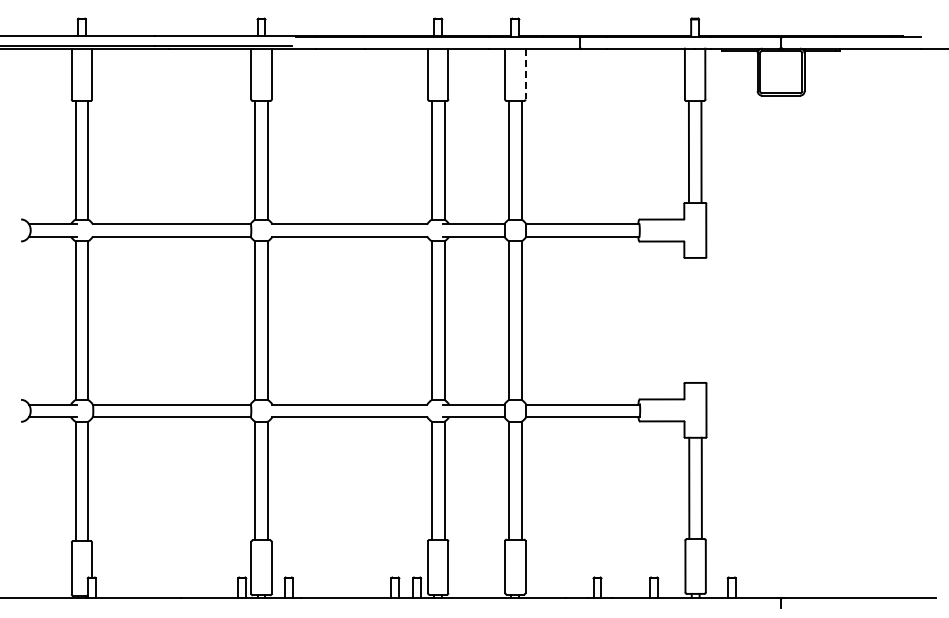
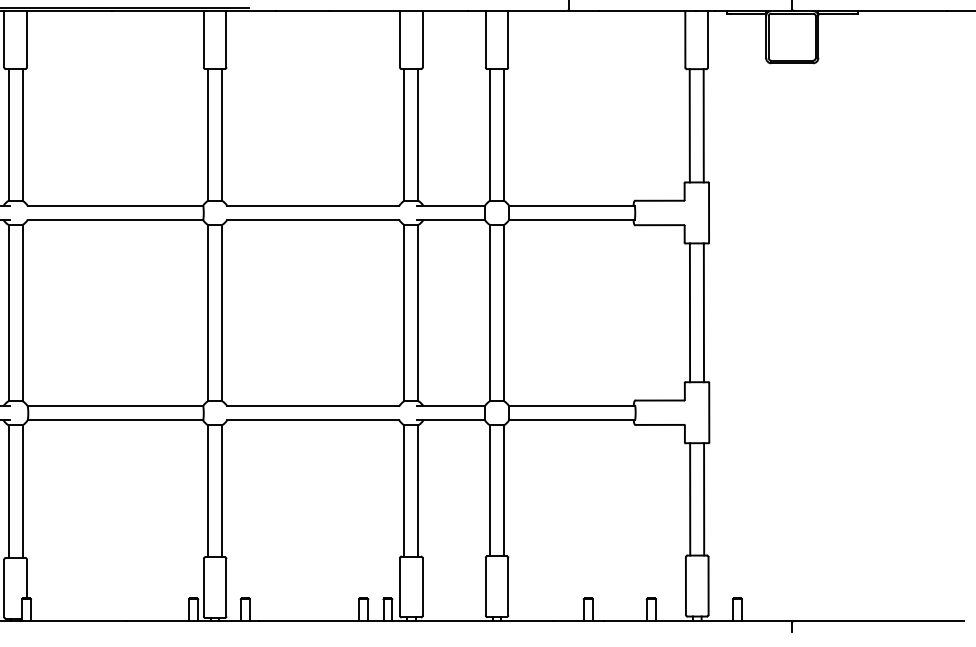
line: (525, 74) -> (508, 39), dashed -> solid
line: (689, 319) -> (690, 311), added
line: (701, 319) -> (703, 311), added

